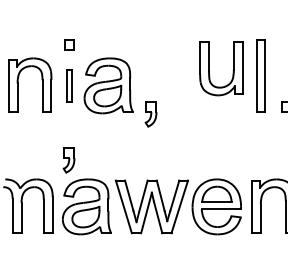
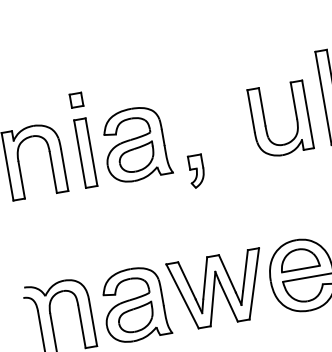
part: (232, 71) -> (295, 121), moved
part: (69, 85) -> (85, 152), size x1.67
part: (68, 160) -> (101, 249), removed

